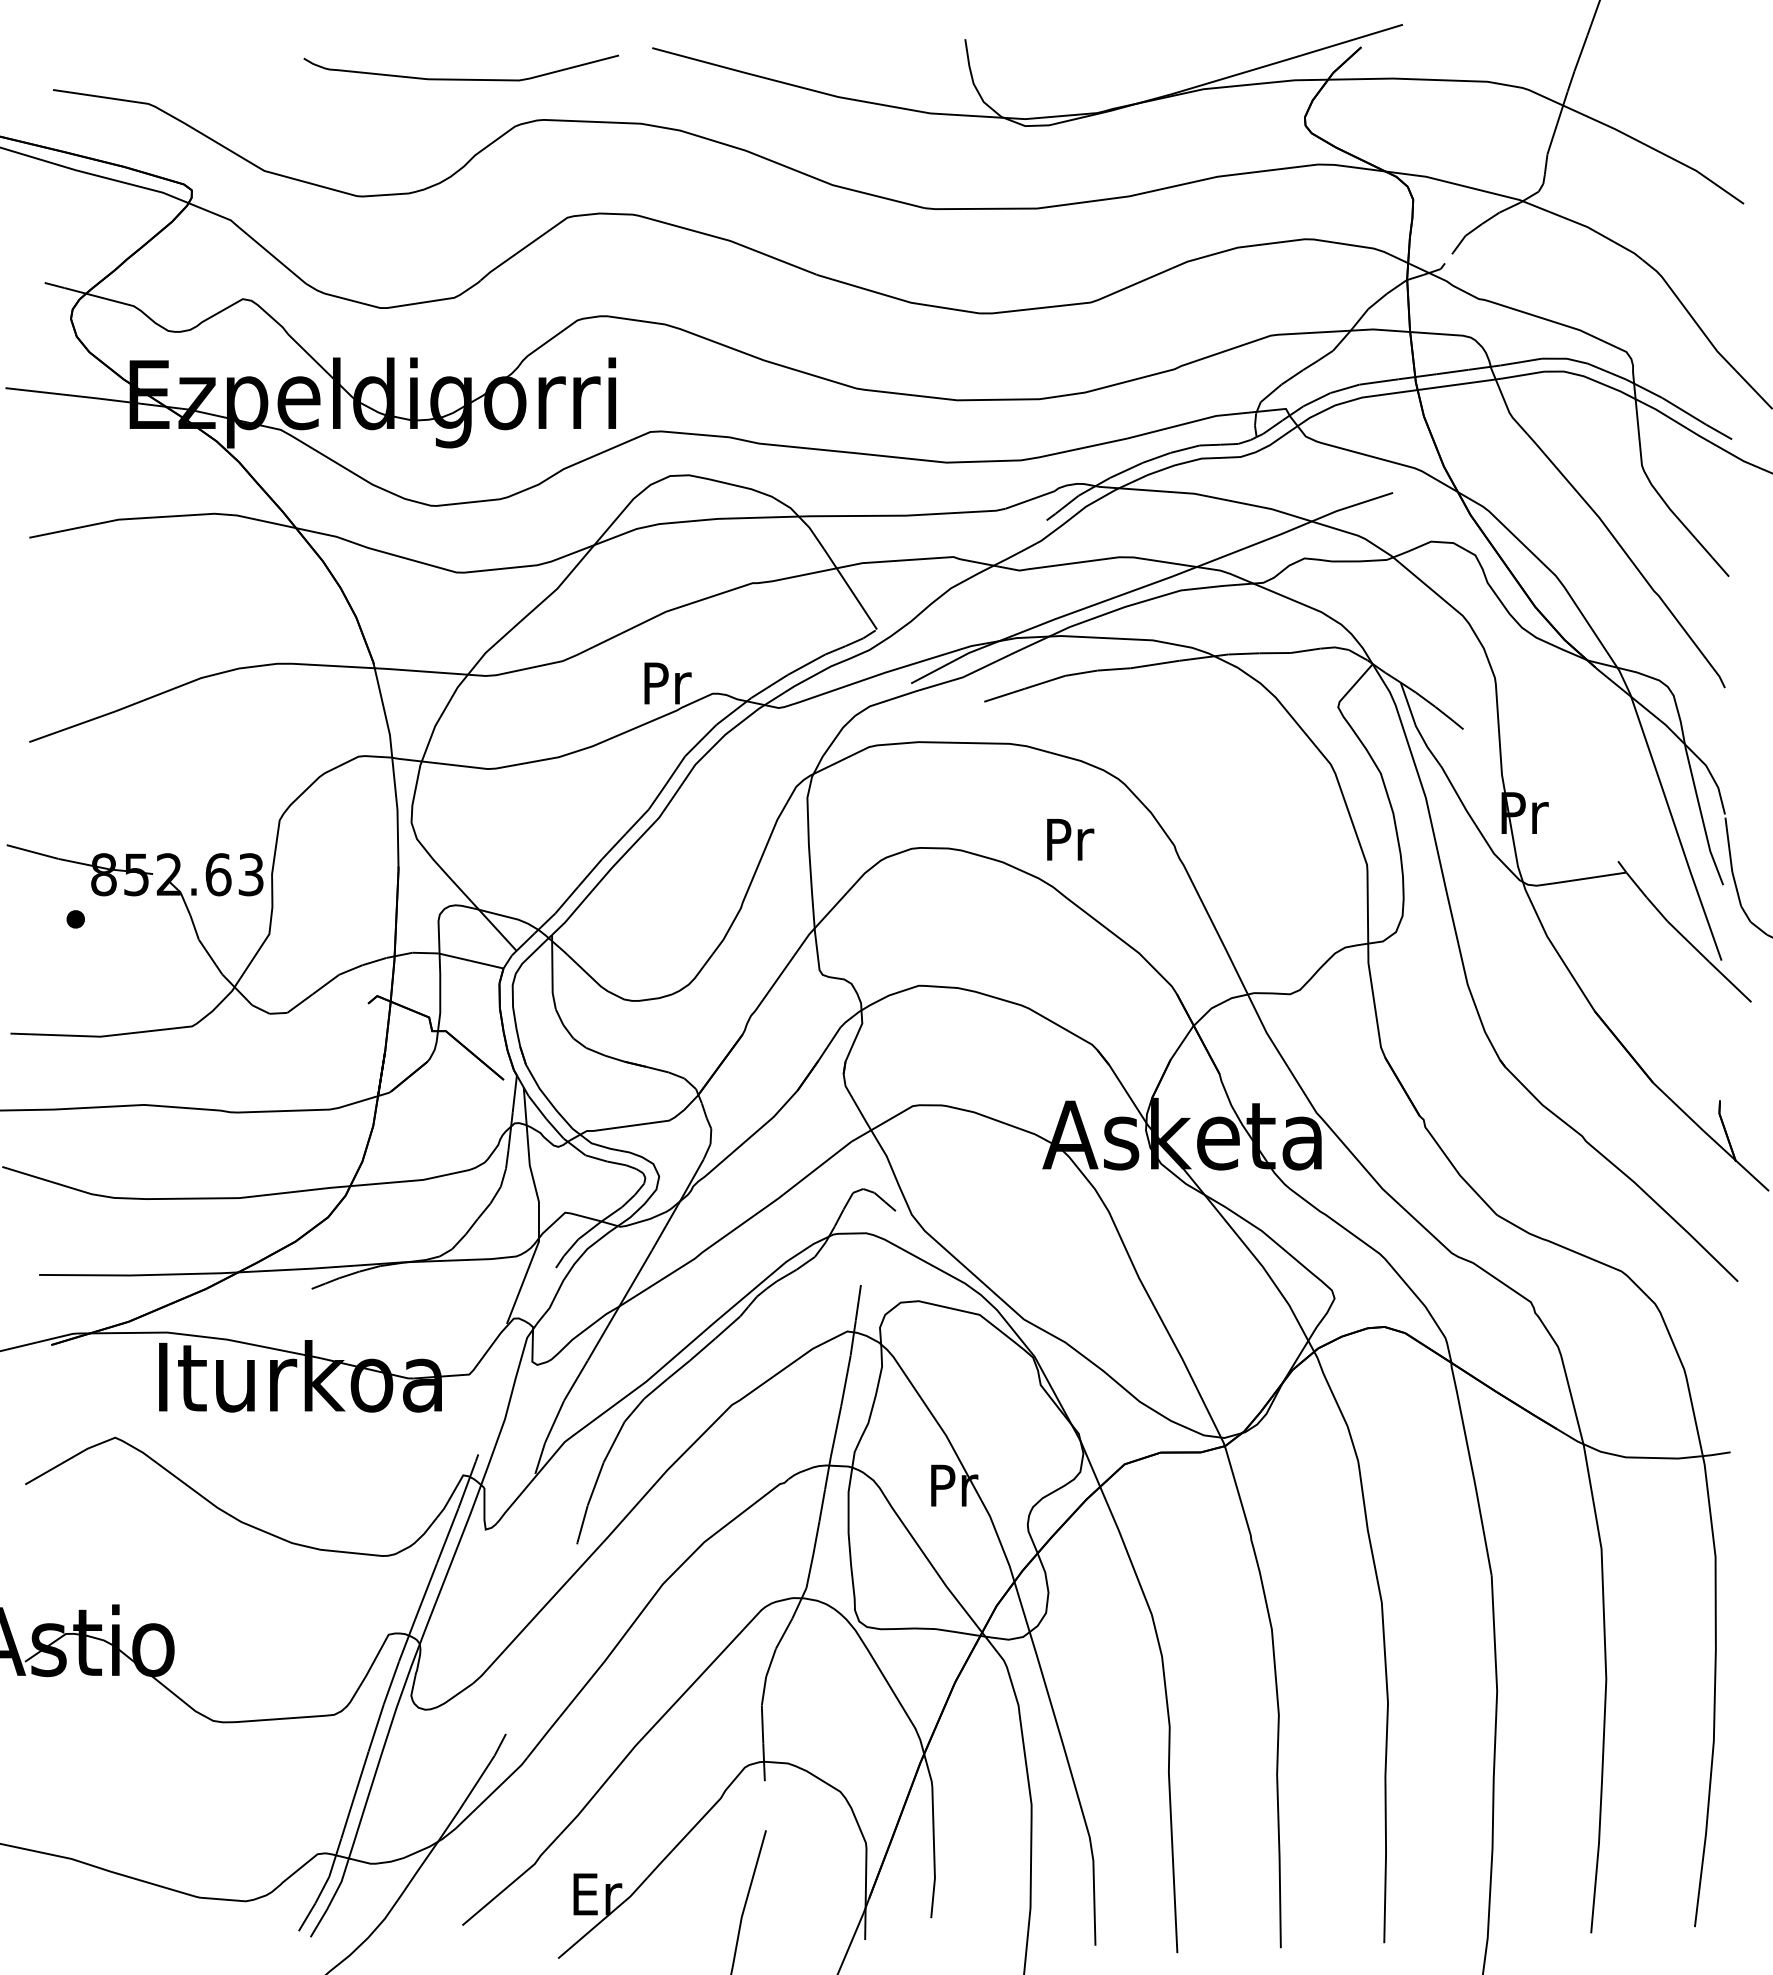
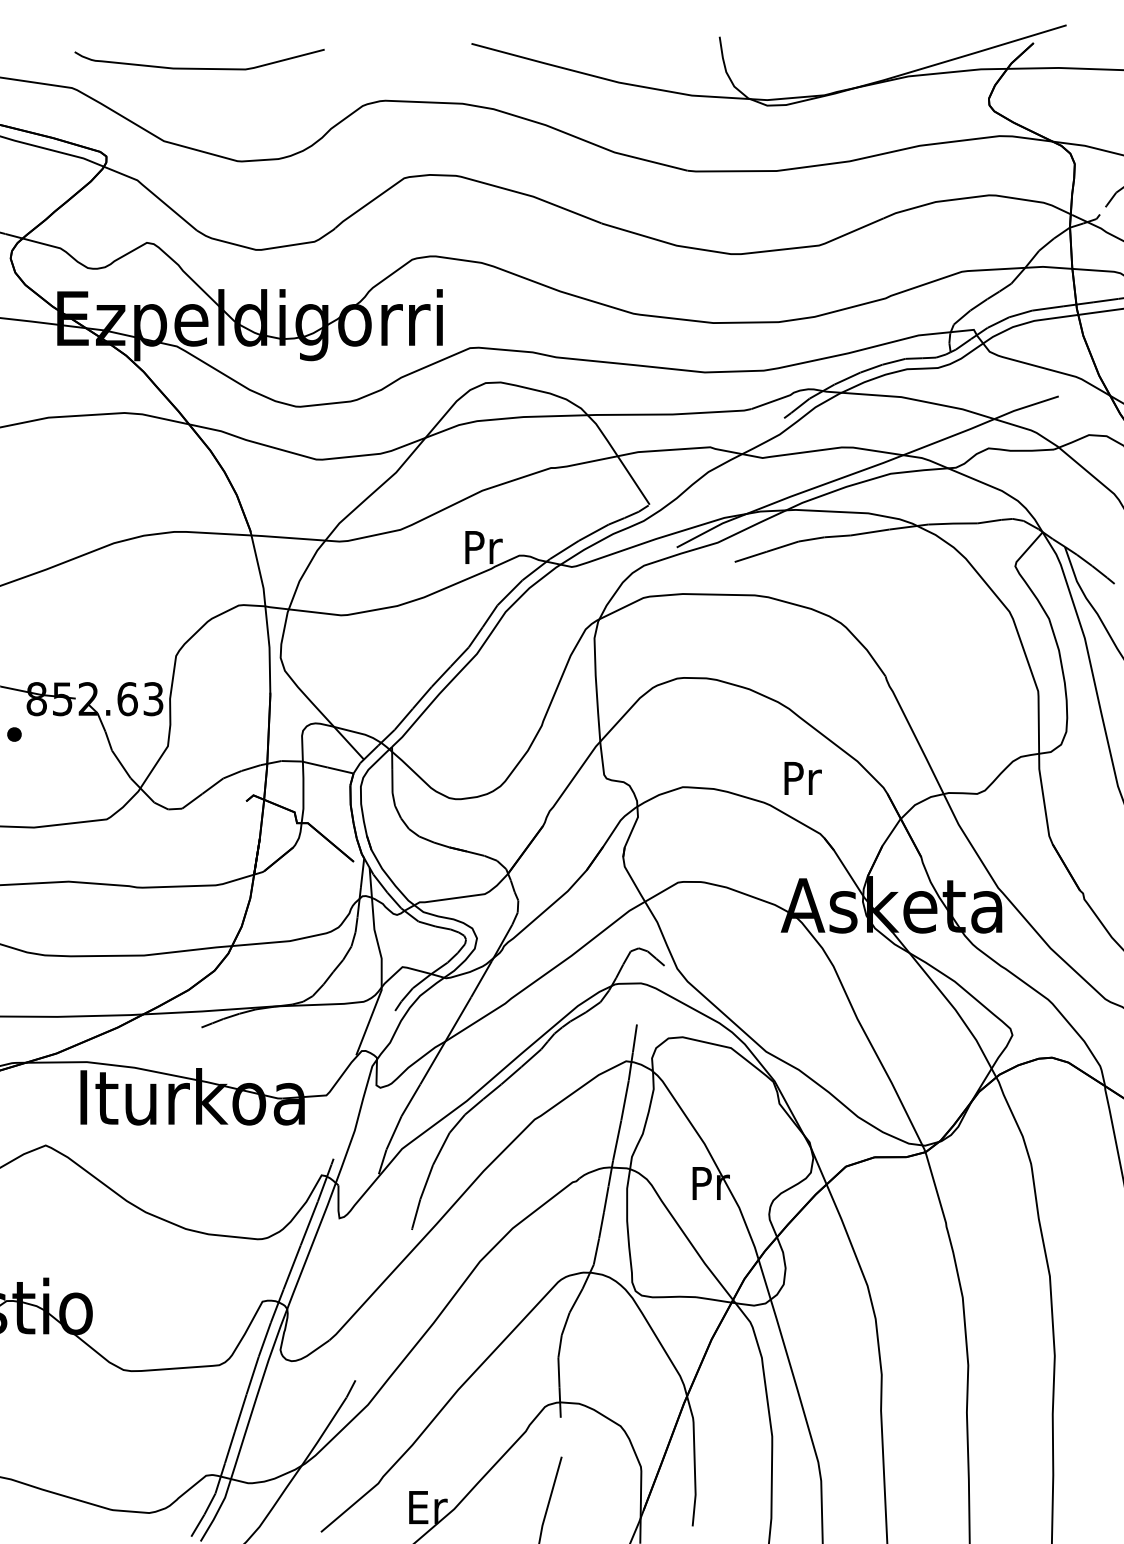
curve: (460, 78) -> (198, 67), moved
text: (1070, 839) -> (803, 778), moved

